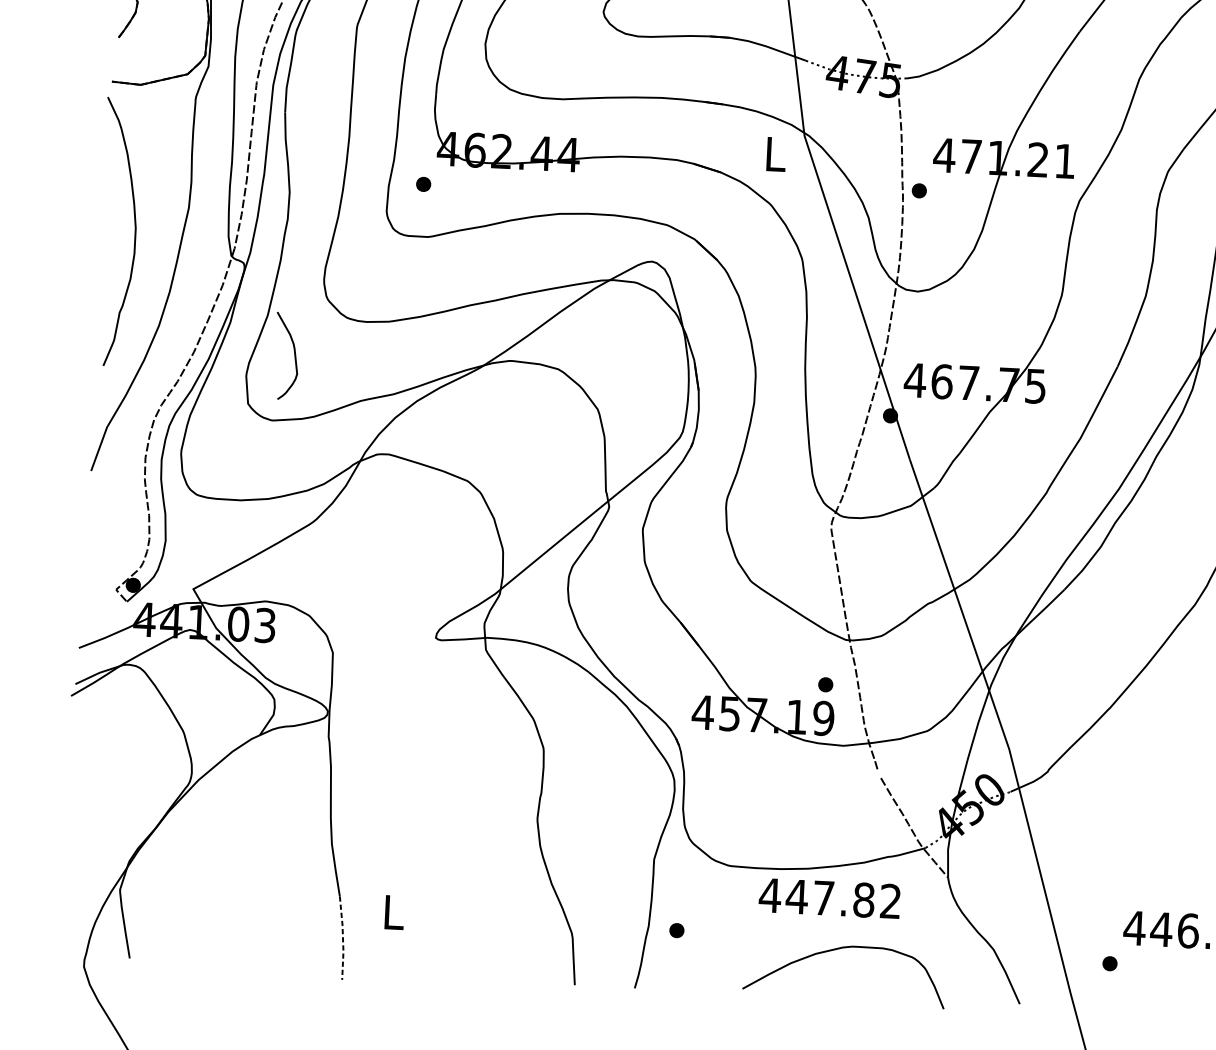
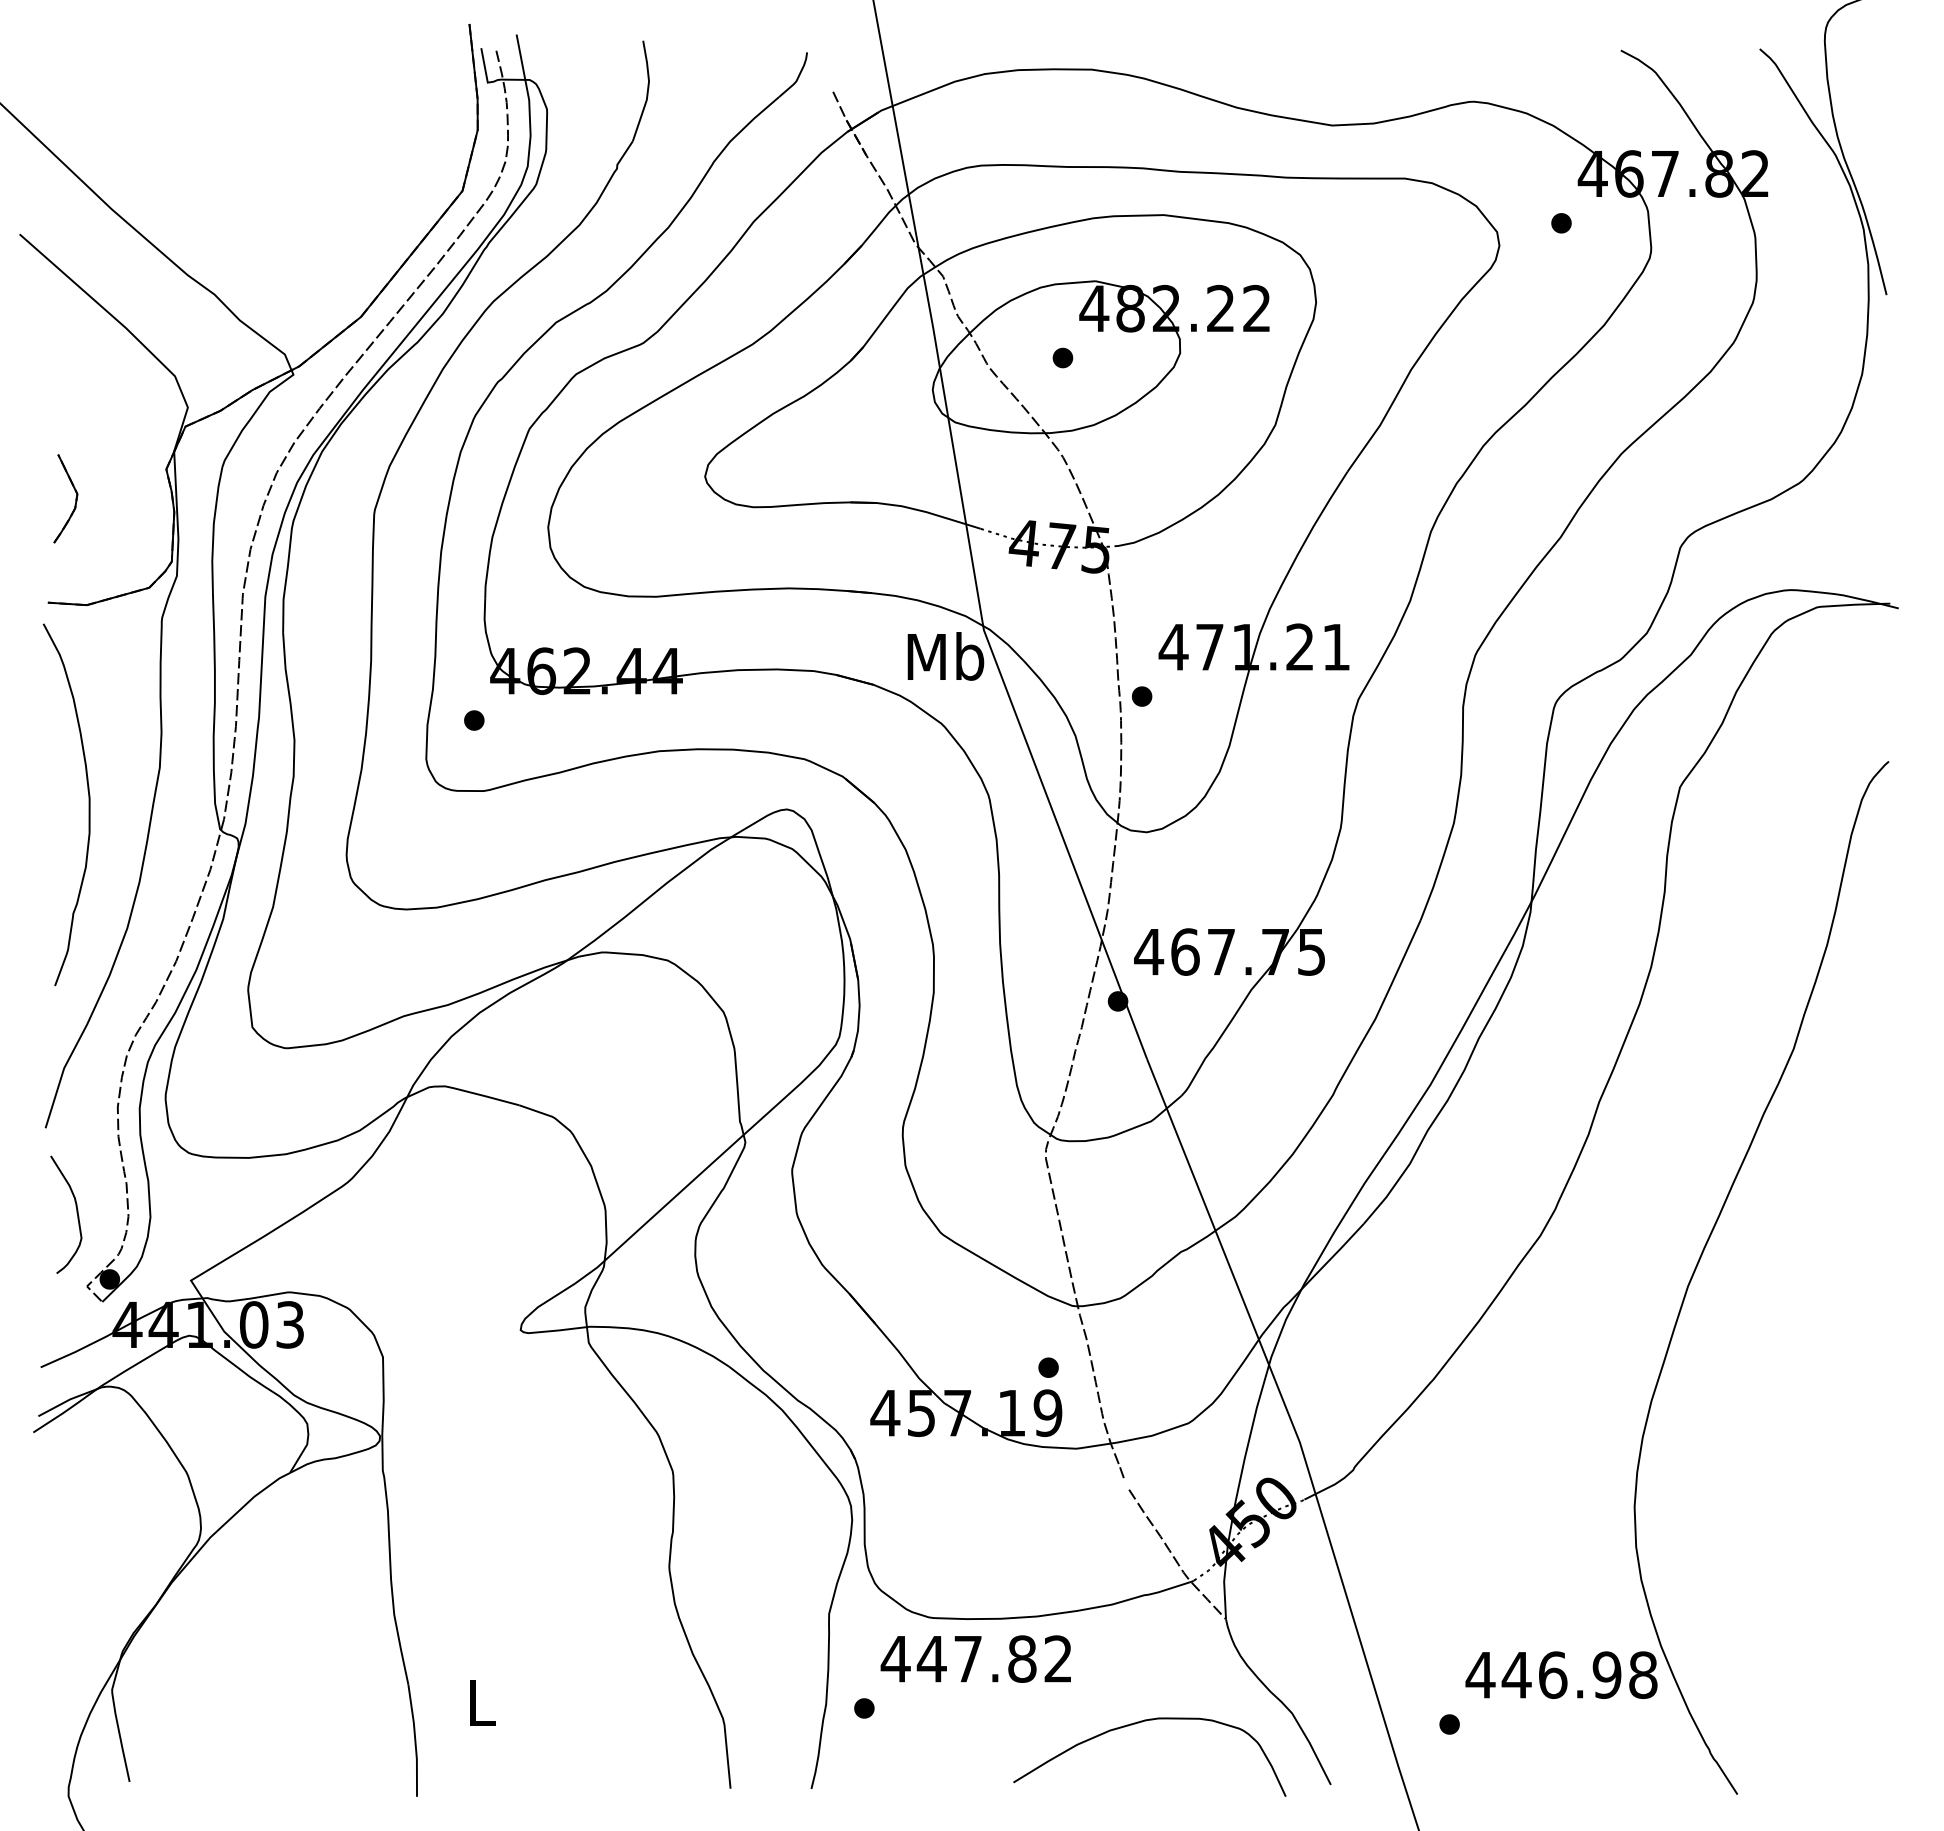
text: (775, 154) -> (945, 656), L -> Mb
curve: (294, 355) -> (76, 1213), moved
text: (829, 898) -> (975, 1658), moved
line: (343, 938) -> (415, 1740), dashed -> solid
curve: (837, 949) -> (1139, 1723), moved

